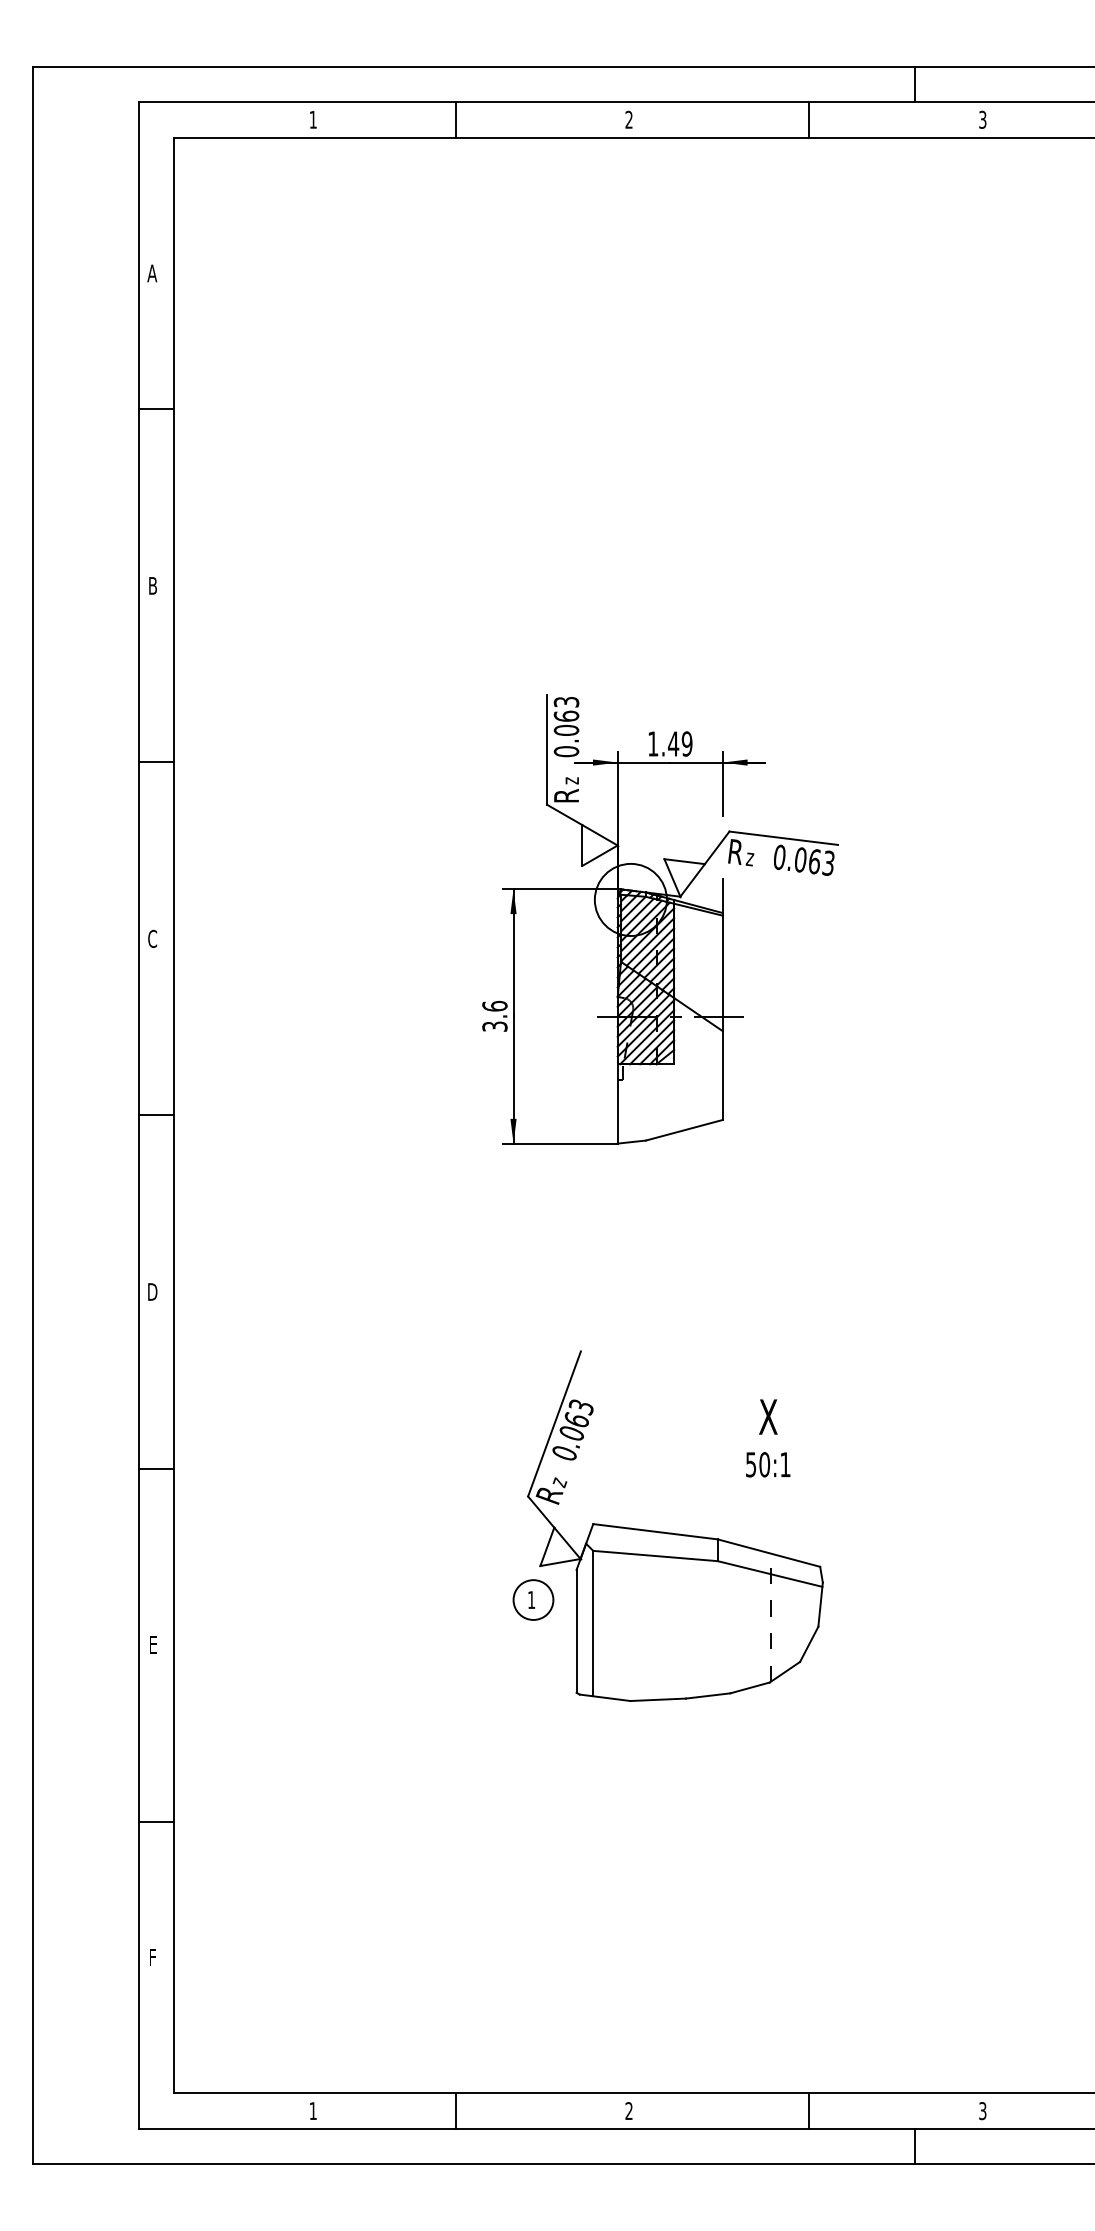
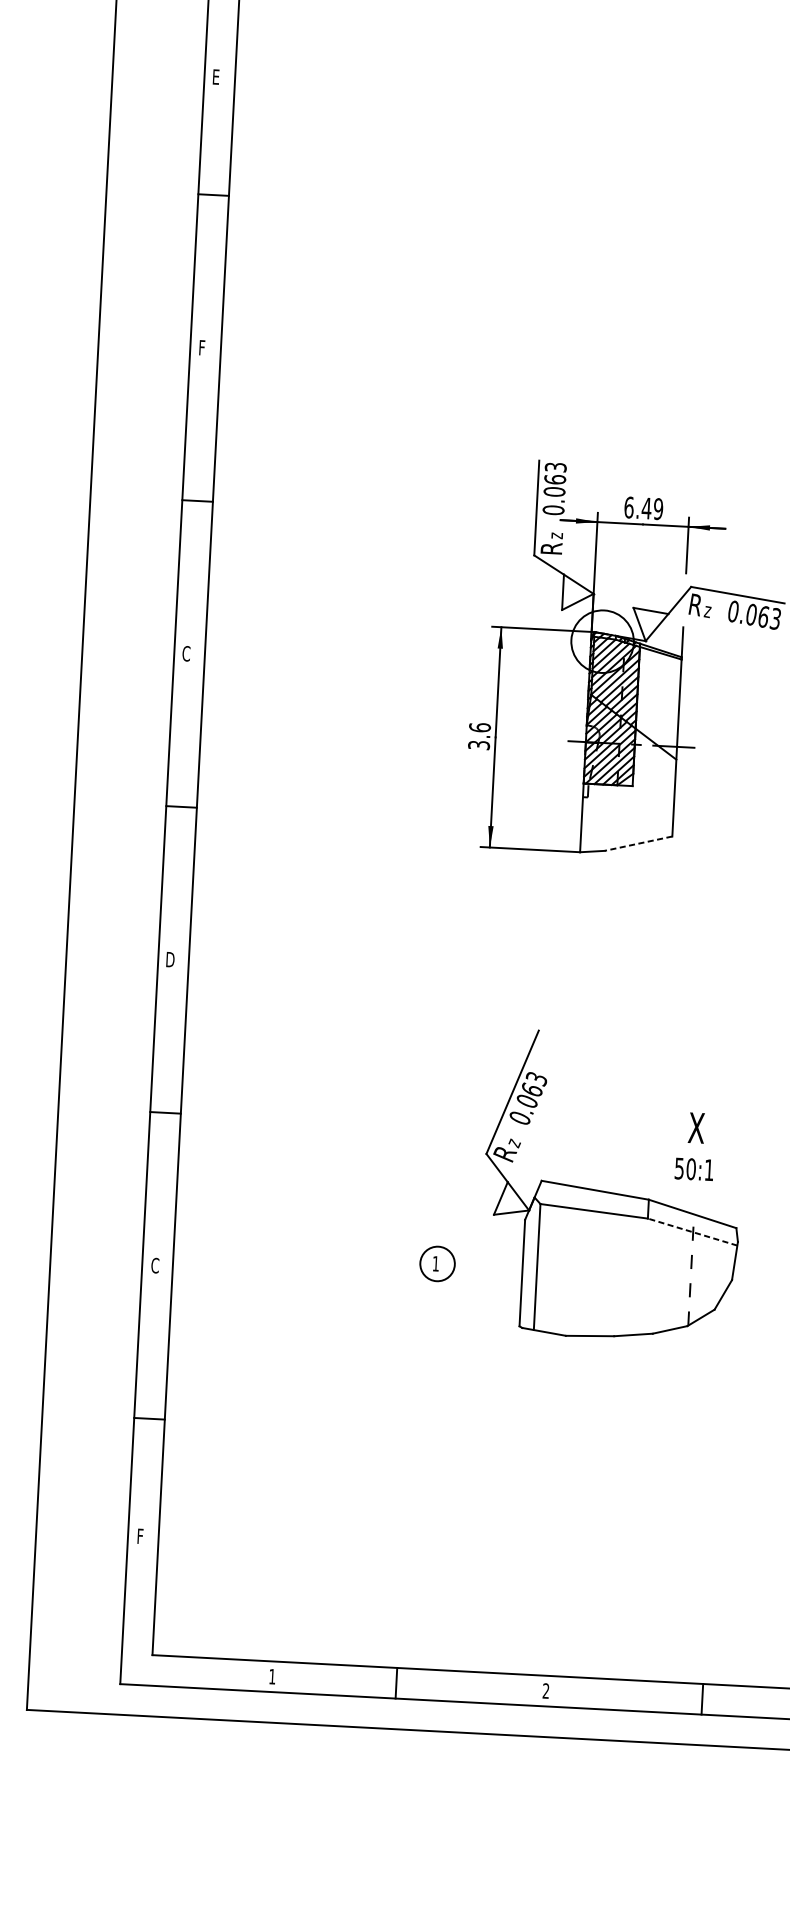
text: (152, 273) -> (216, 77), A -> E
text: (152, 585) -> (202, 347), B -> F
text: (653, 743) -> (629, 507), 1.49 -> 6.49
line: (684, 1130) -> (638, 843), solid -> dashed
text: (768, 1438) -> (695, 1146), moved
line: (770, 1574) -> (692, 1232), solid -> dashed
part: (533, 1599) -> (437, 1263), moved
text: (153, 1645) -> (155, 1266), E -> C

